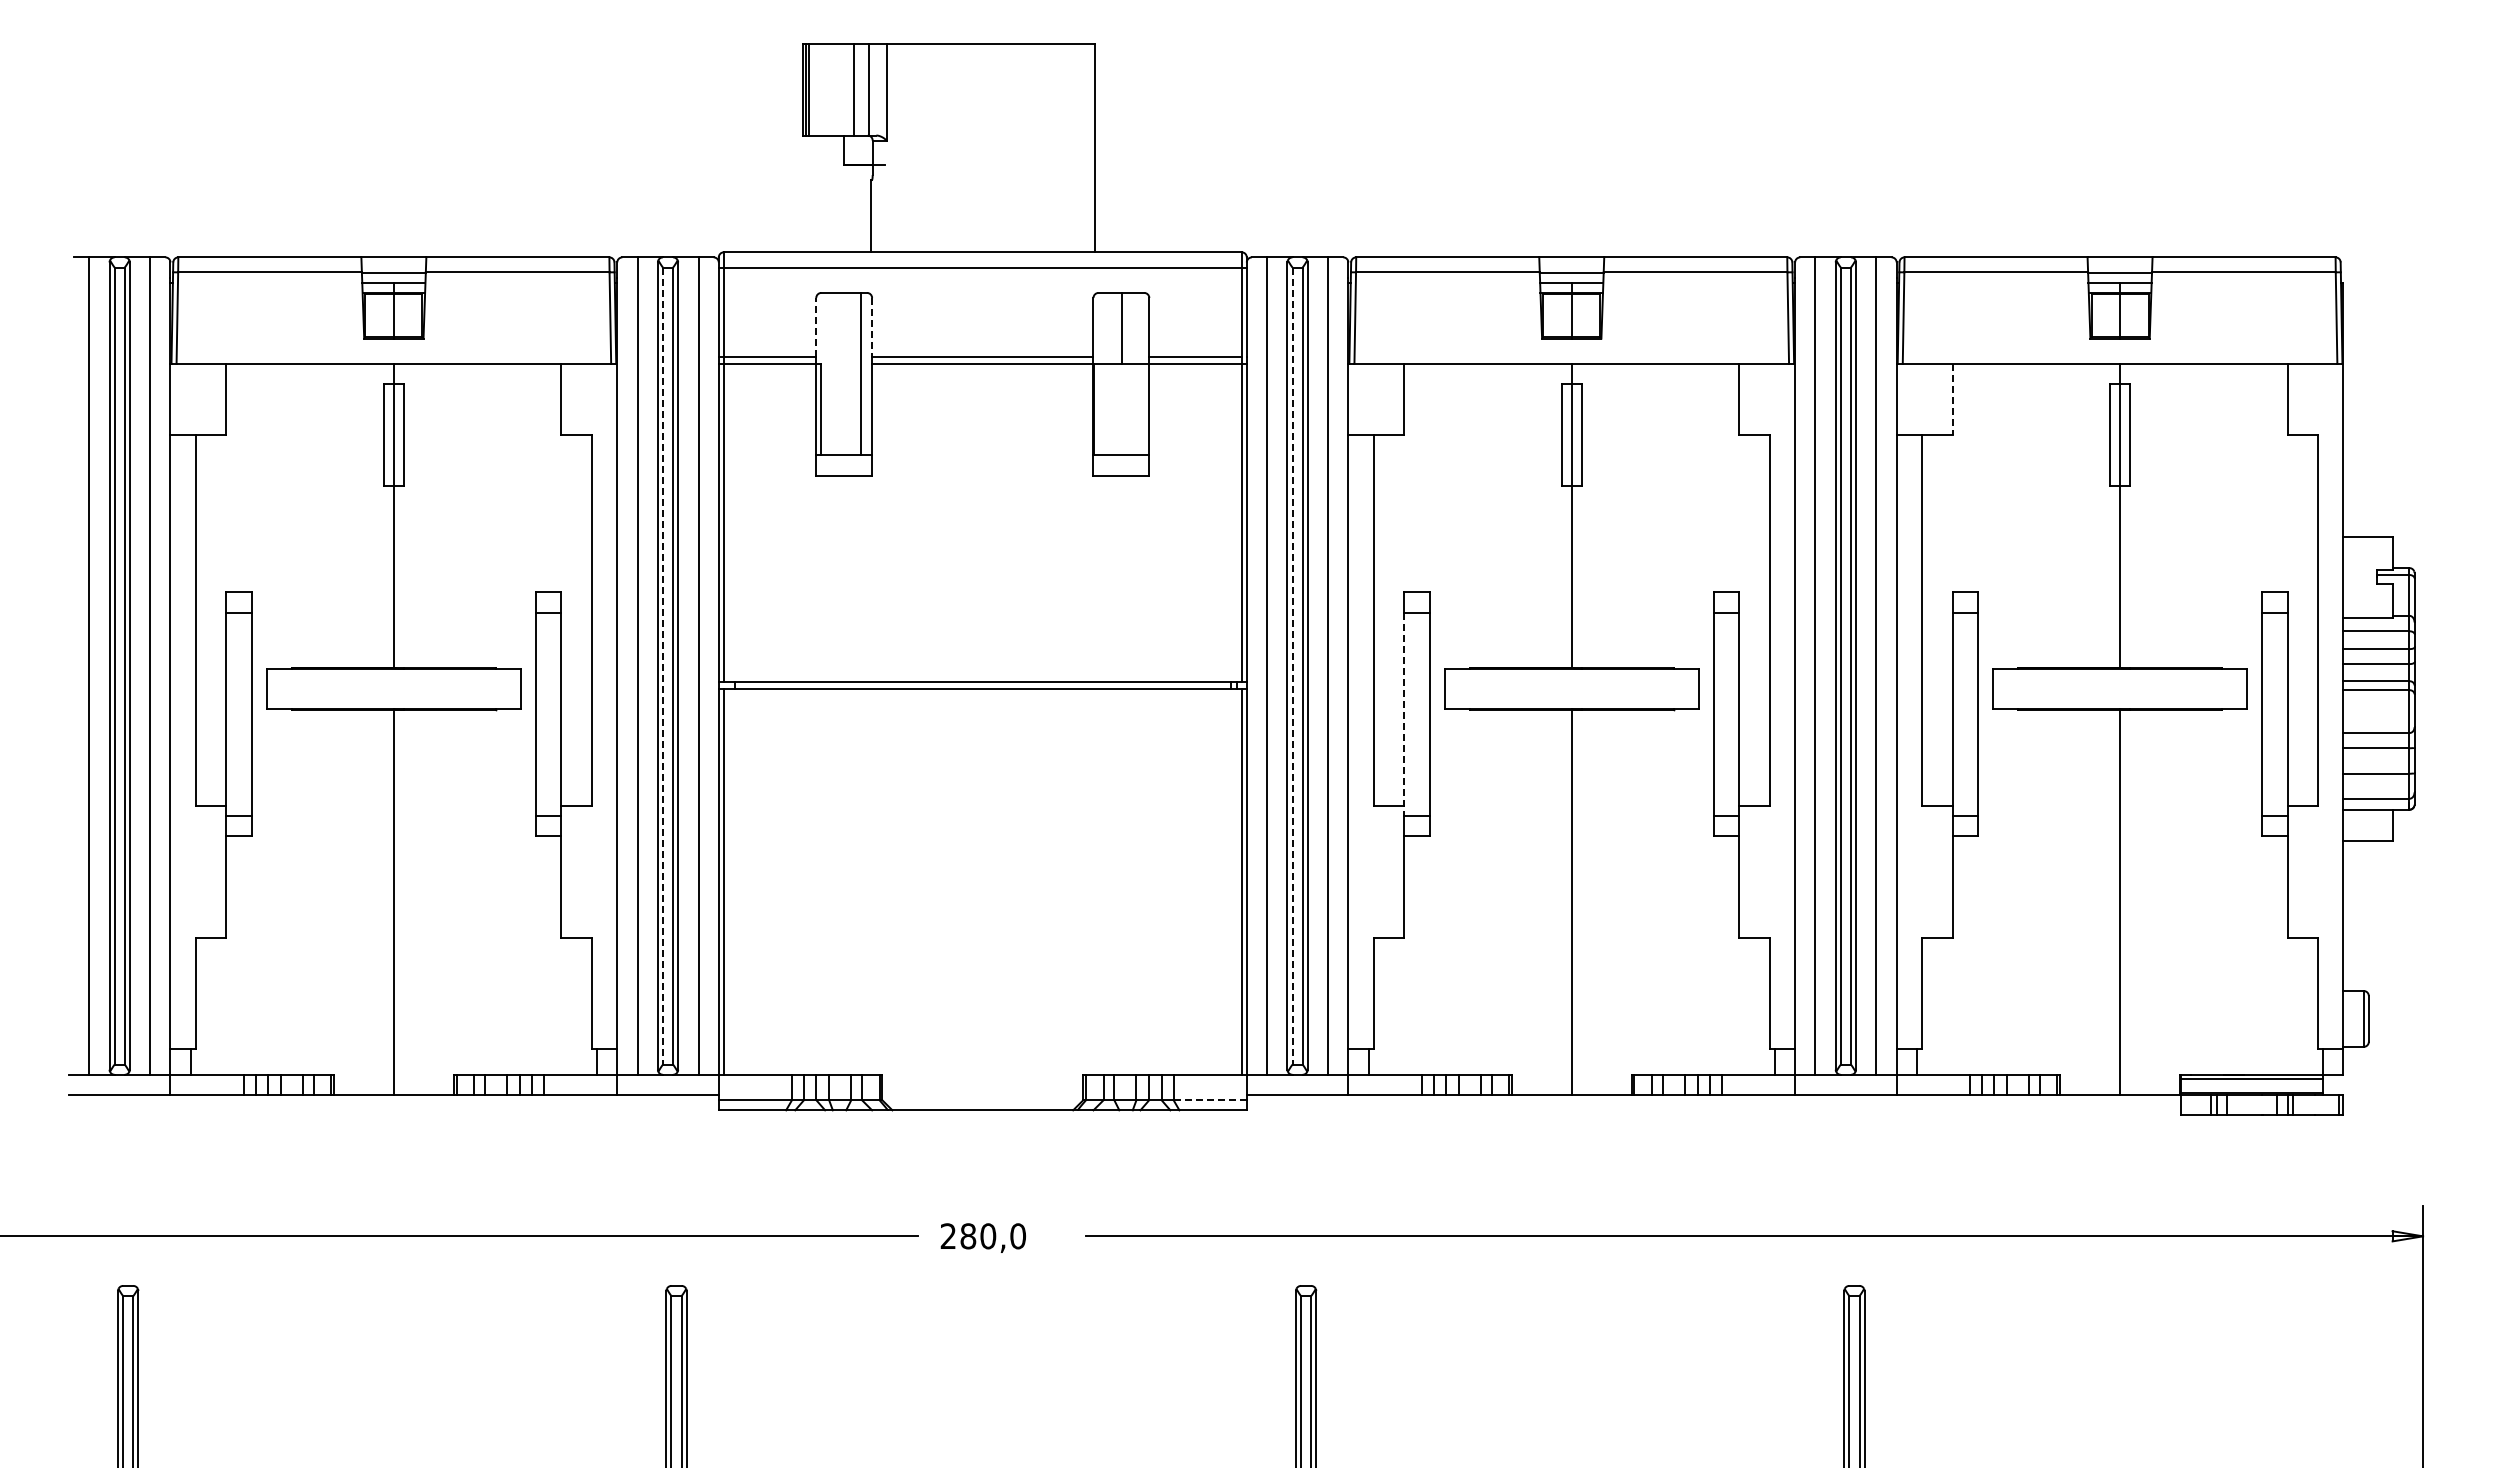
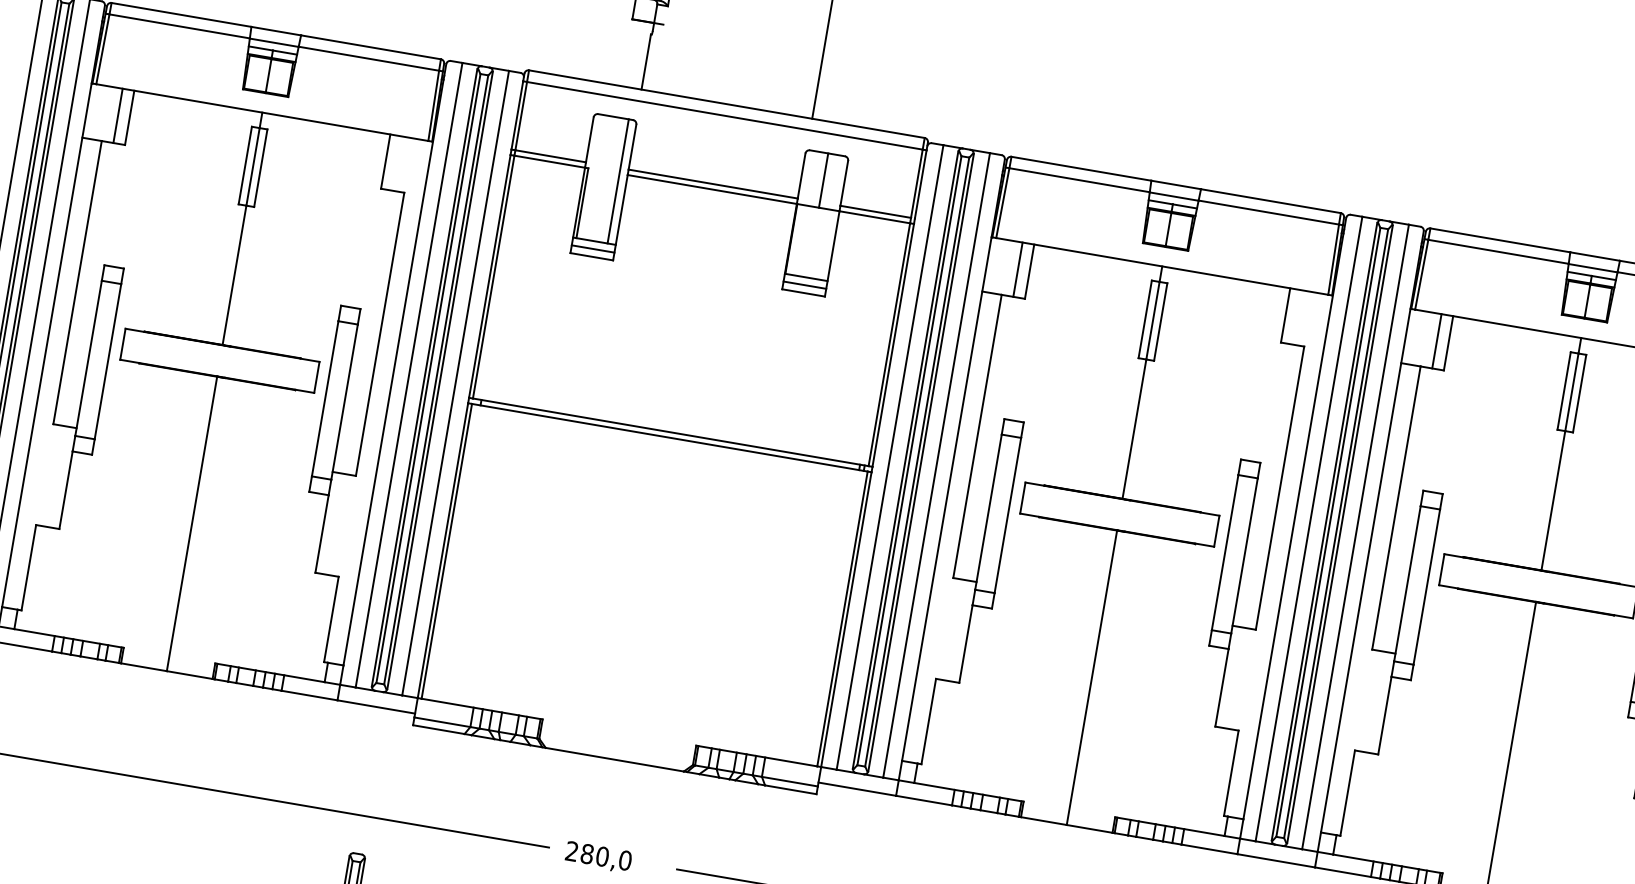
line: (816, 326) -> (590, 139), dashed -> solid
line: (872, 327) -> (632, 147), dashed -> solid
line: (211, 399) -> (118, 115), added
line: (1388, 399) -> (1017, 269), added
line: (1937, 399) -> (1437, 341), added
line: (1952, 399) -> (1448, 343), dashed -> solid
line: (844, 465) -> (593, 248), added
line: (1121, 465) -> (805, 285), added
line: (662, 666) -> (428, 378), dashed -> solid
line: (1292, 666) -> (909, 461), dashed -> solid
line: (1404, 714) -> (988, 512), dashed -> solid
line: (1210, 1100) -> (790, 781), dashed -> solid

